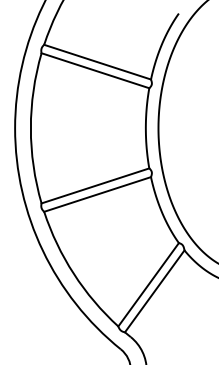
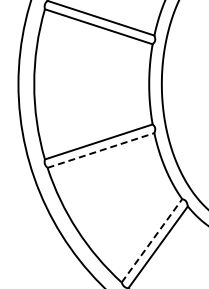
line: (98, 194) -> (101, 150), solid -> dashed
line: (148, 284) -> (151, 240), solid -> dashed

